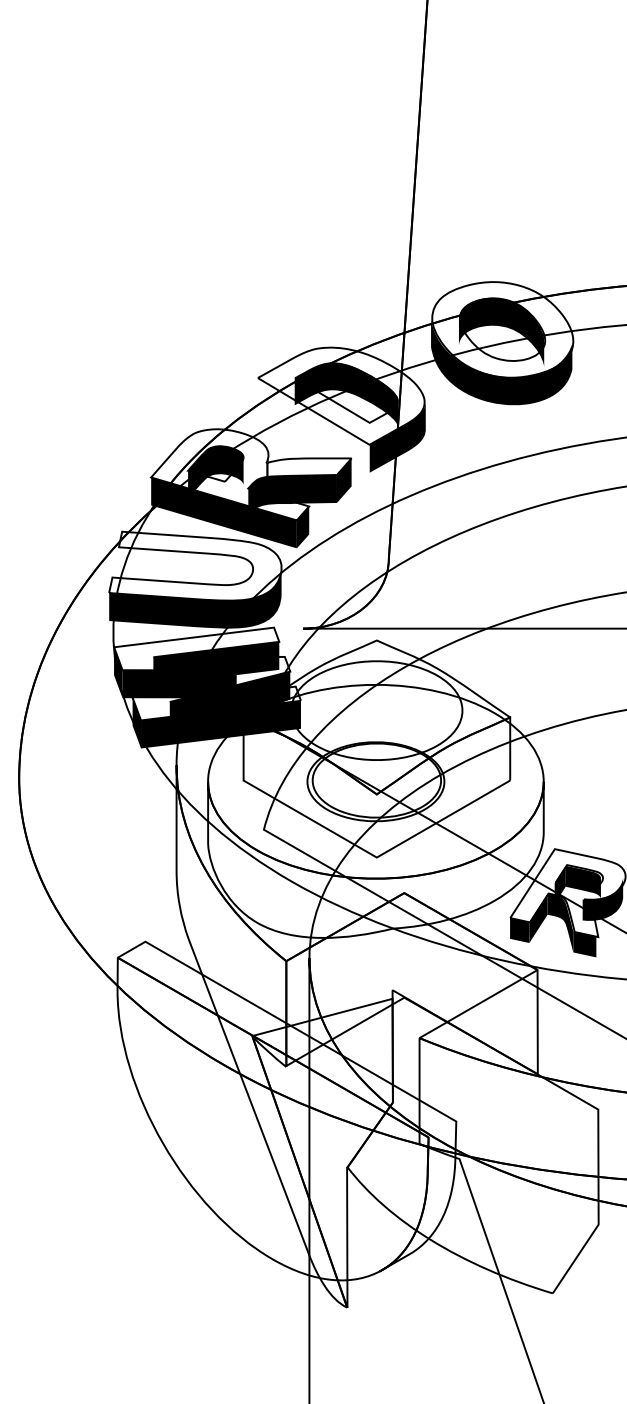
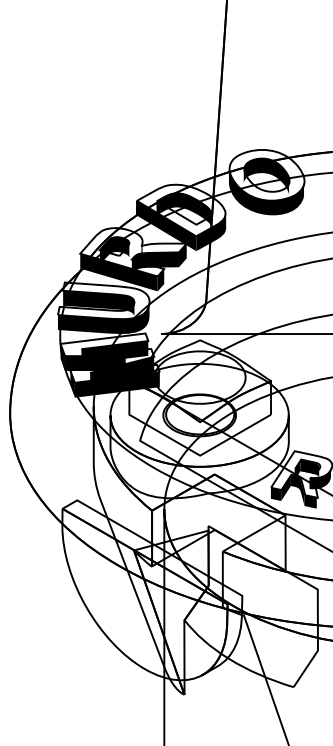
fill: (313, 424) -> (166, 225), added
fill: (185, 571) -> (98, 303), added

